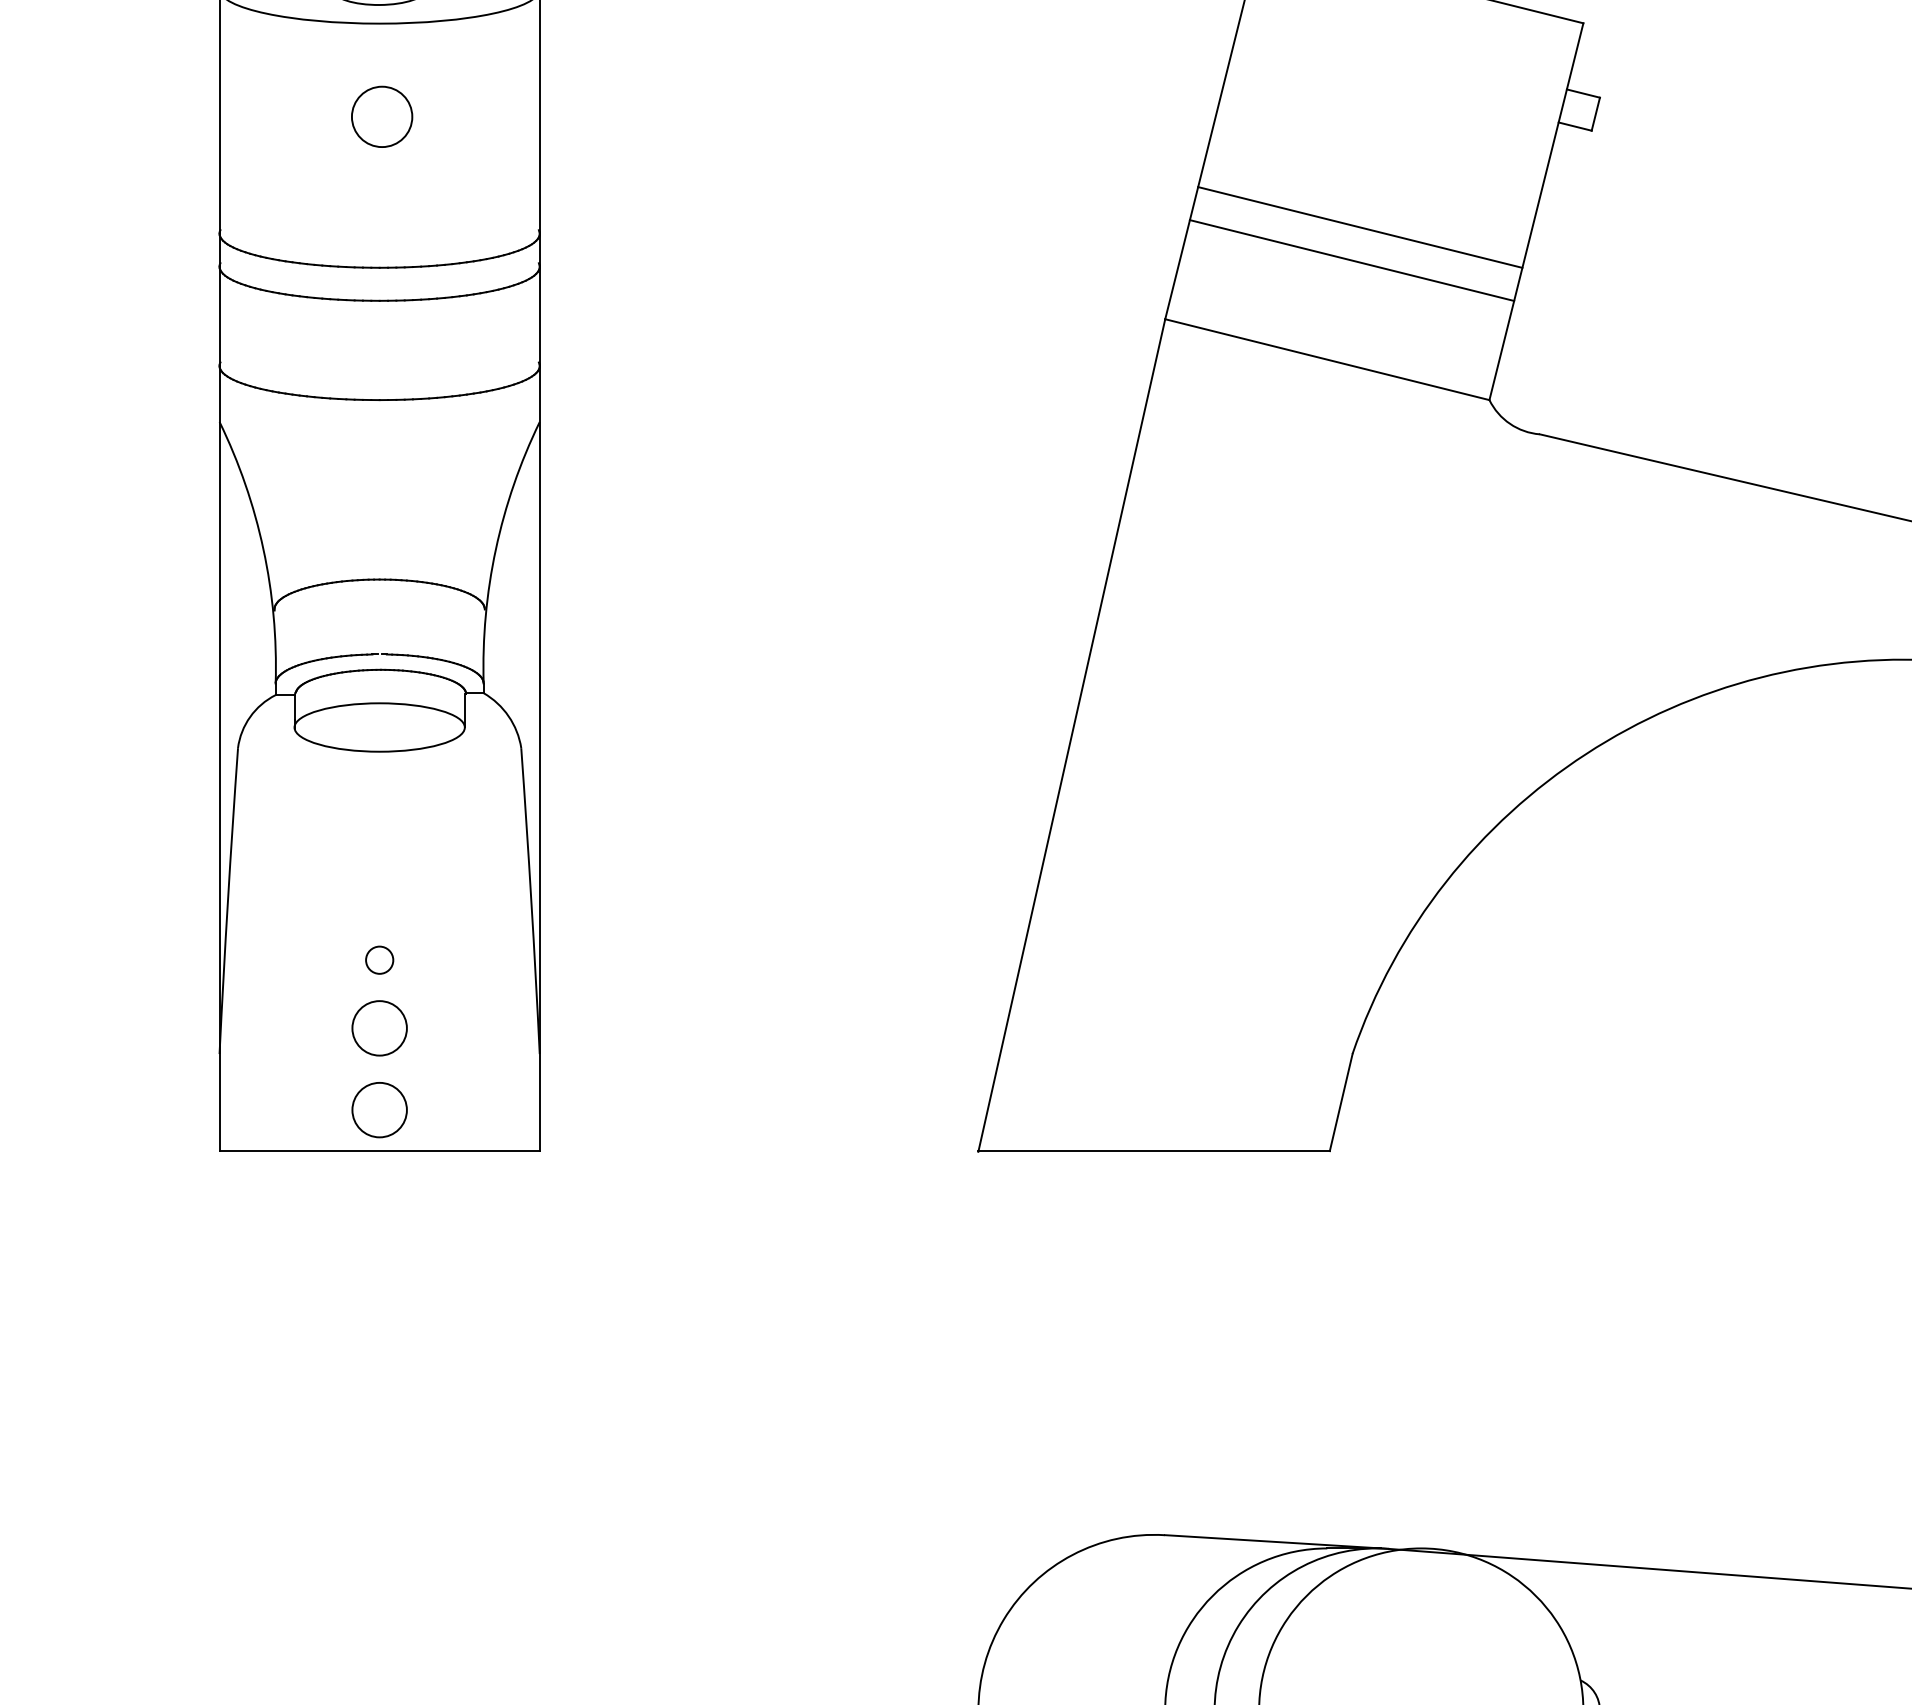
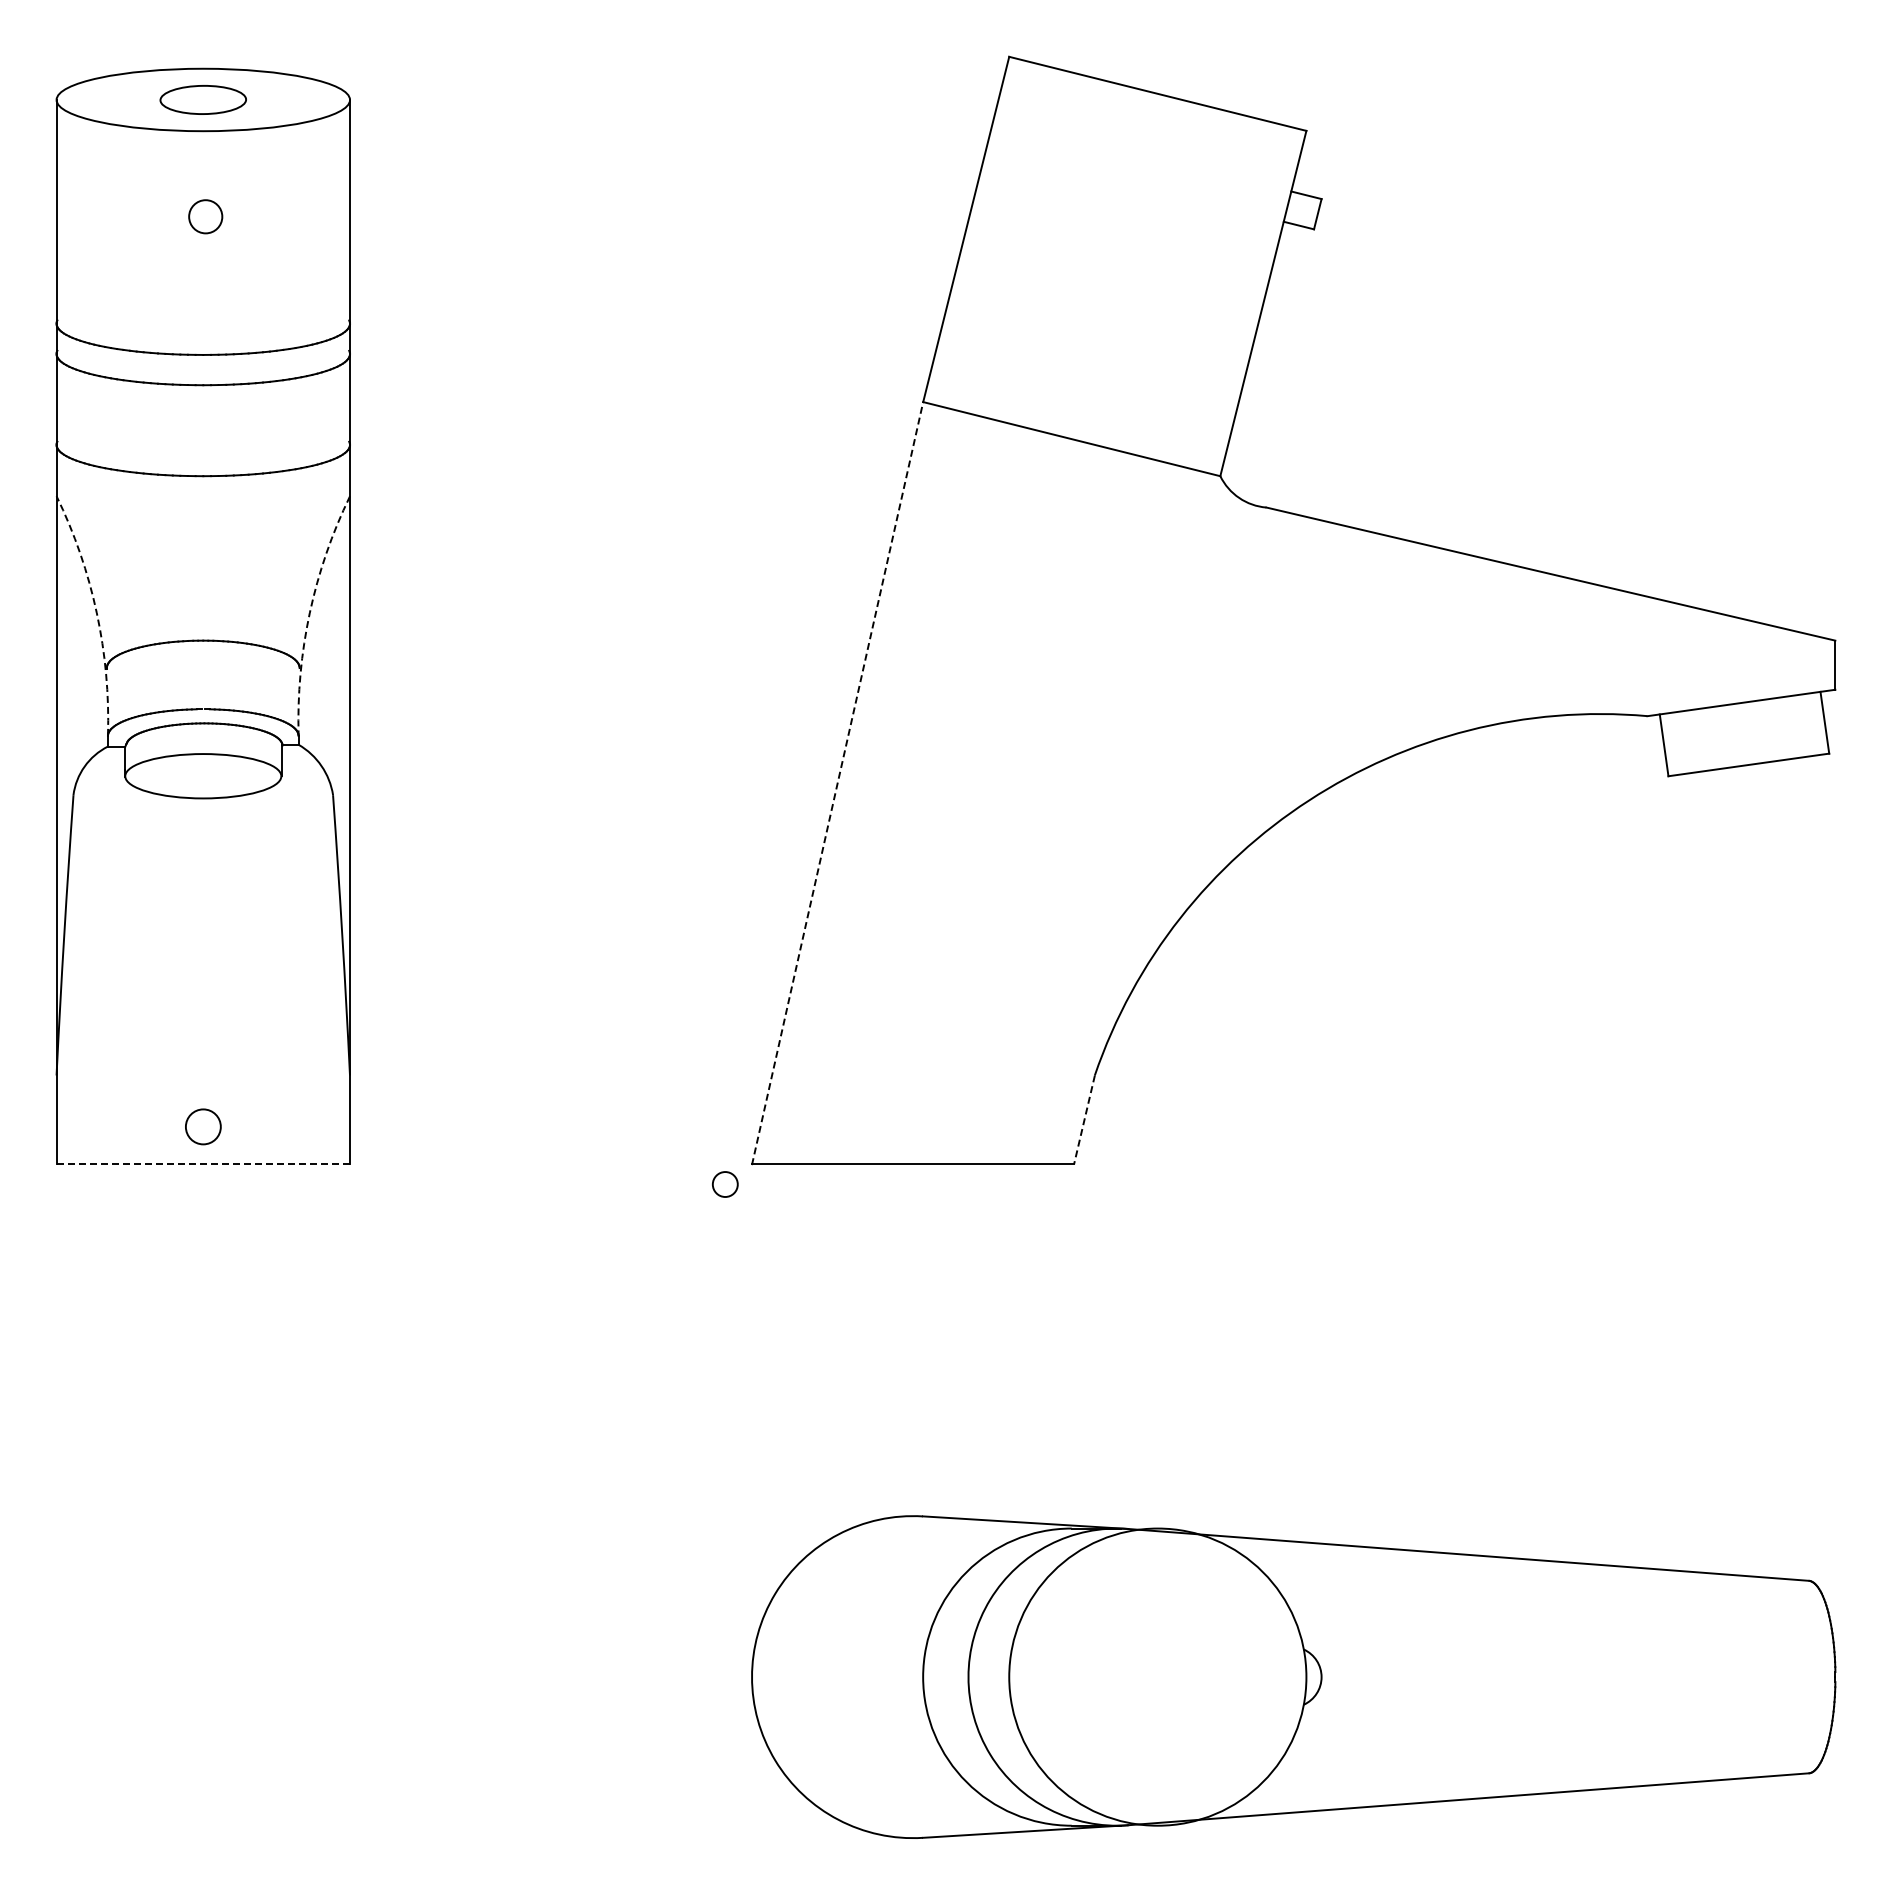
circle: (382, 116) -> (205, 216), size x0.6
line: (1359, 226) -> (1101, 317), removed
line: (1351, 260) -> (1093, 348), removed
arc: (263, 548) -> (96, 612), solid -> dashed
arc: (495, 548) -> (309, 612), solid -> dashed
line: (1071, 735) -> (837, 783), solid -> dashed
circle: (379, 960) -> (725, 1184), moved
circle: (379, 1027) -> (203, 1051), removed
line: (1341, 1102) -> (1084, 1119), solid -> dashed
circle: (379, 1109) -> (203, 1126), size x0.7
line: (379, 1151) -> (203, 1164), solid -> dashed

